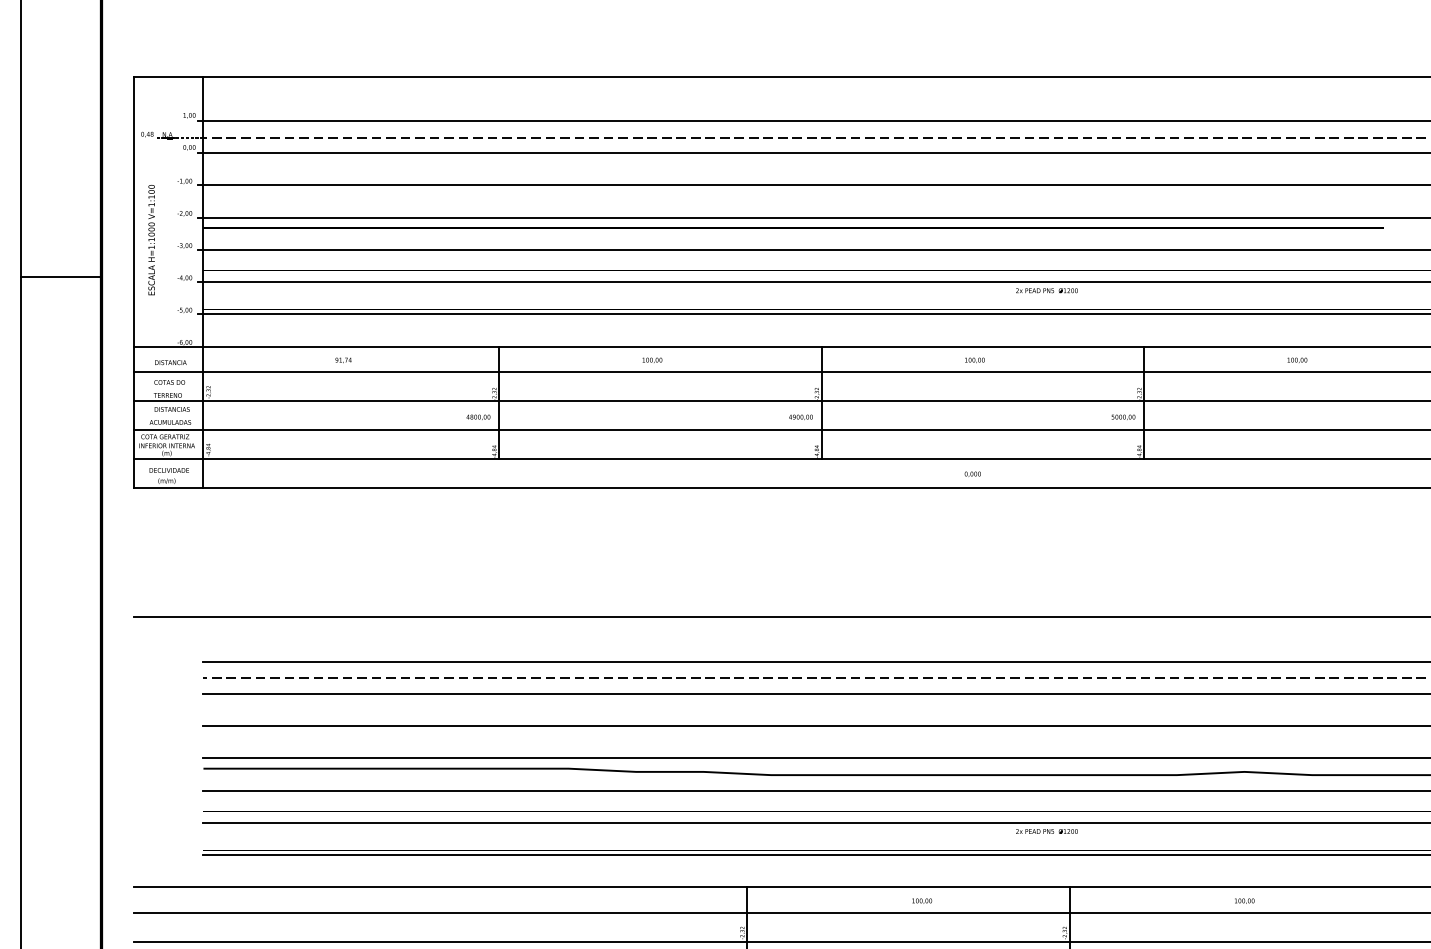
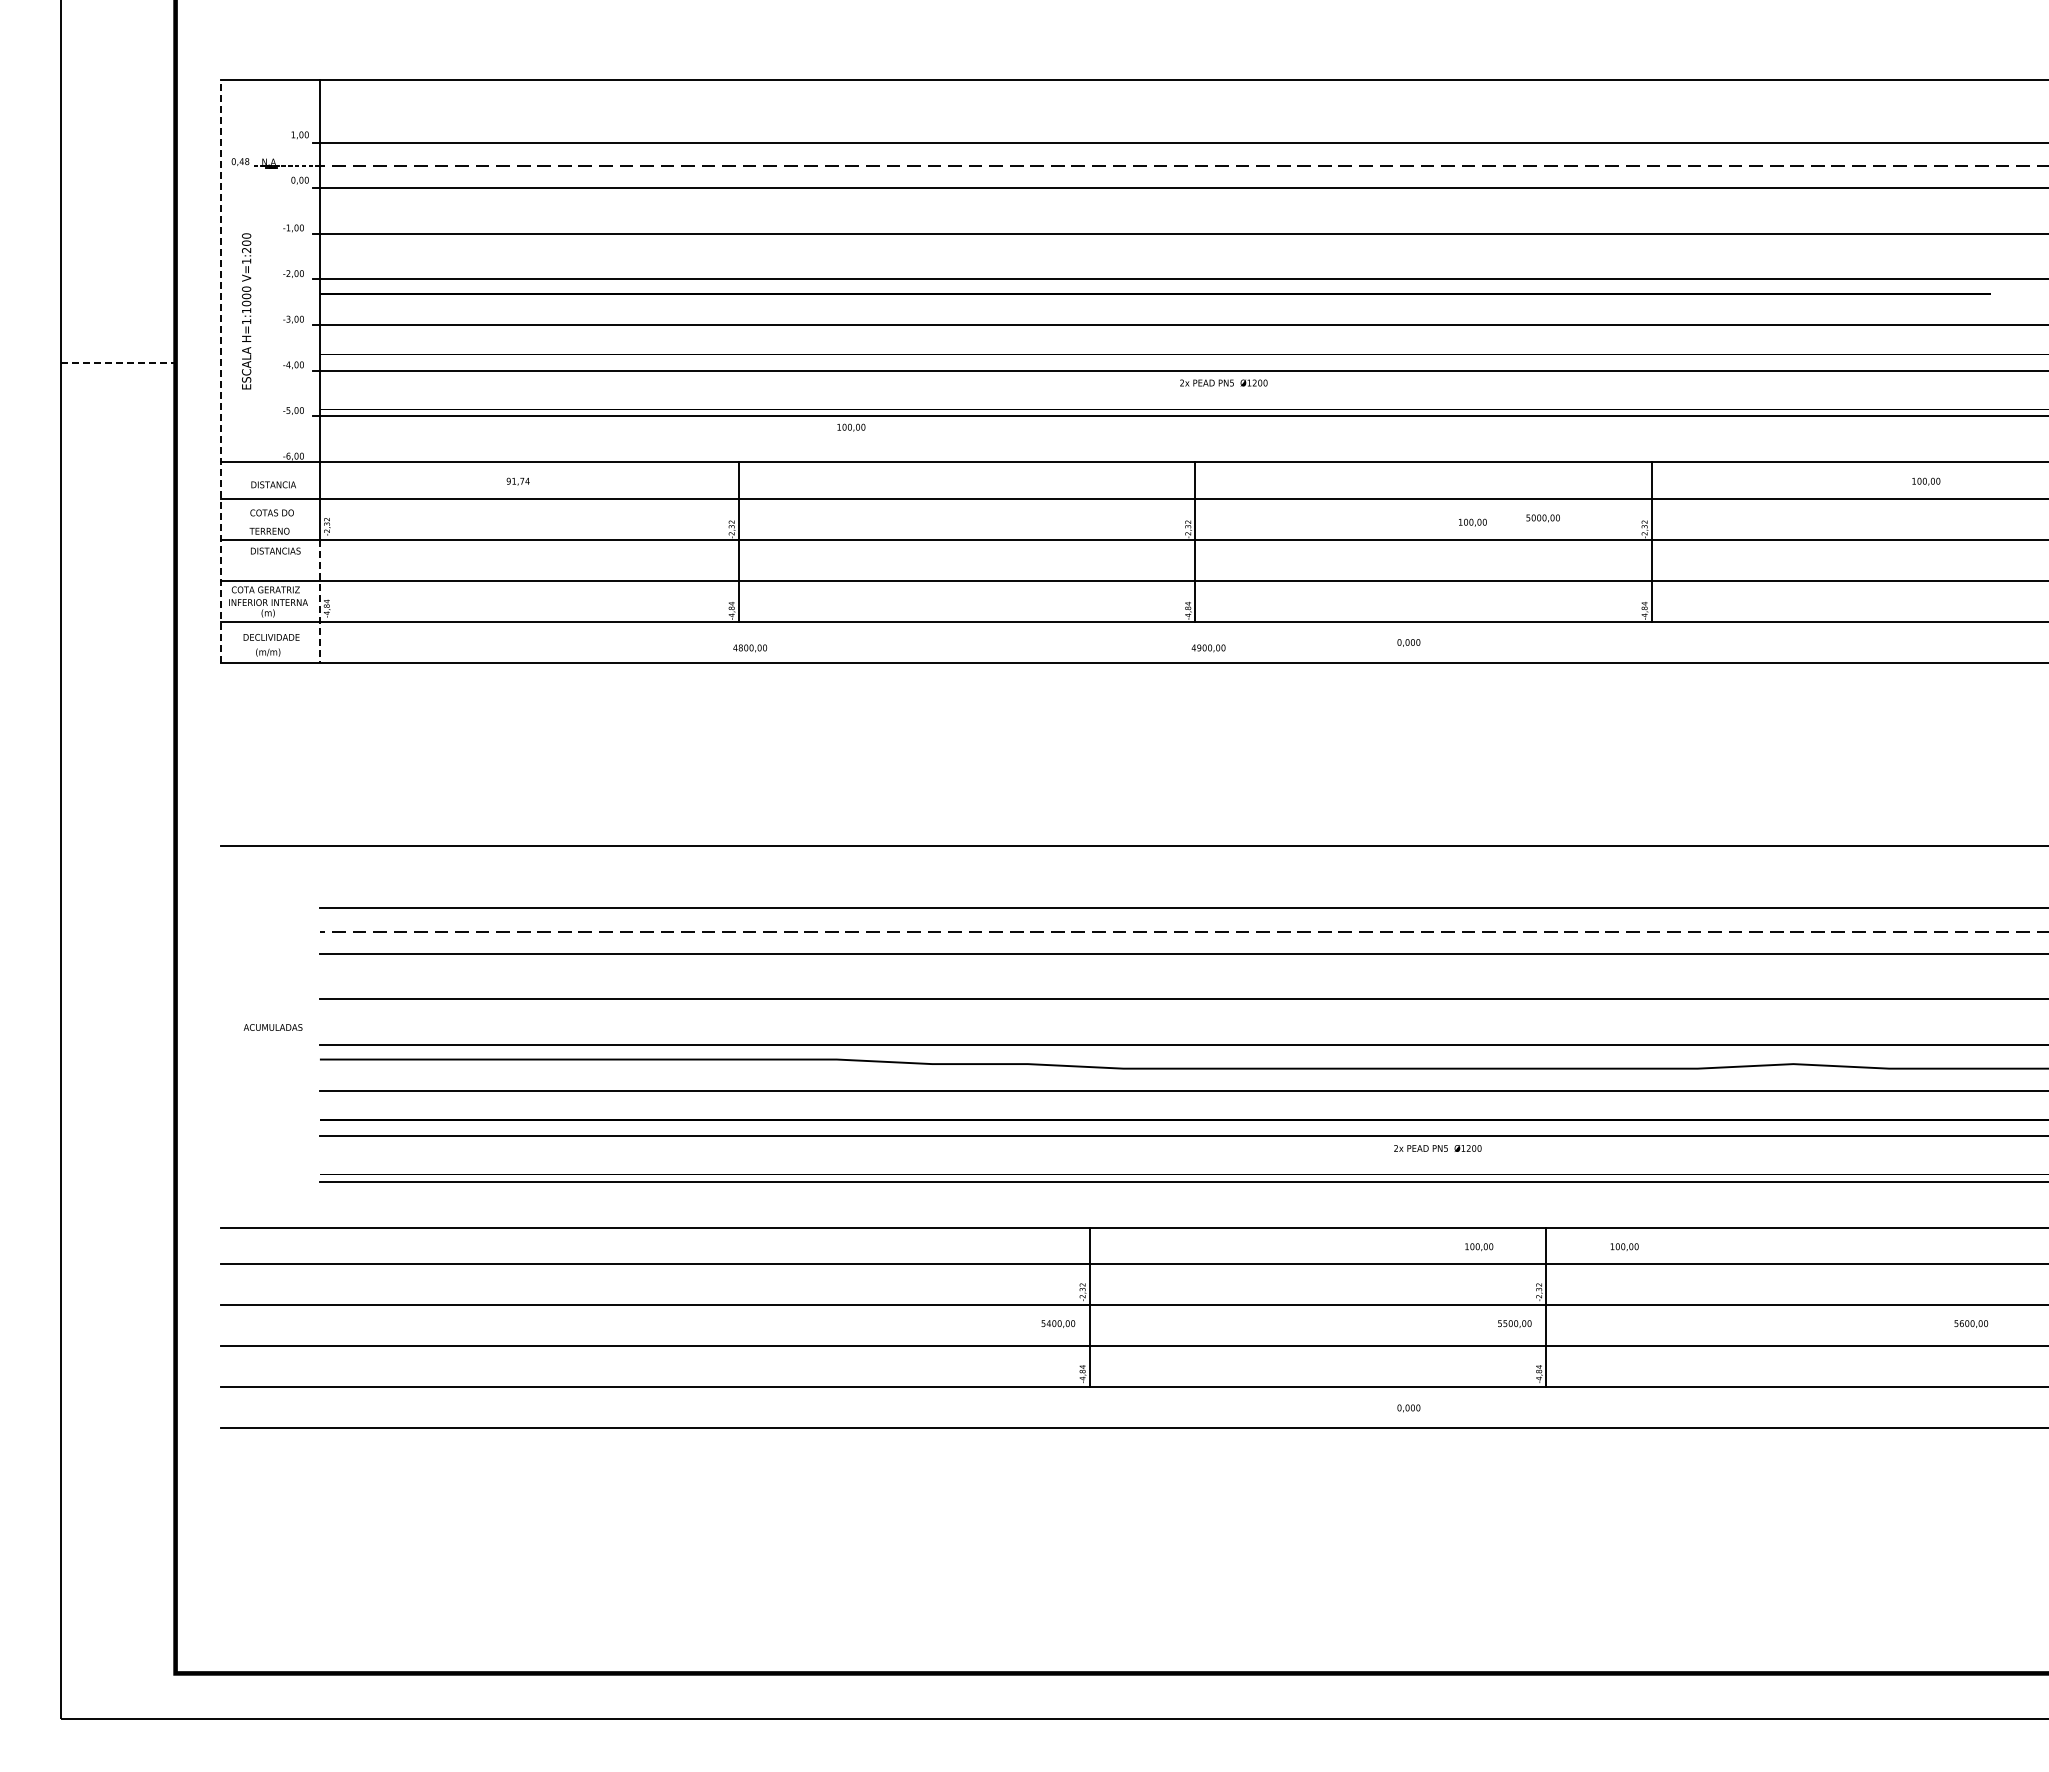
text: (151, 197) -> (246, 250), V=1:100 -> V=1:200
line: (61, 276) -> (119, 363), solid -> dashed
line: (133, 281) -> (221, 370), solid -> dashed
text: (1046, 290) -> (1223, 382), moved
text: (652, 360) -> (851, 427), moved
text: (974, 360) -> (1472, 522), moved
text: (1297, 360) -> (1926, 481), moved
text: (478, 417) -> (750, 648), moved
text: (800, 417) -> (1208, 648), moved
text: (1123, 417) -> (1542, 518), moved
text: (169, 422) -> (272, 1027), moved
line: (203, 445) -> (319, 601), solid -> dashed
text: (1046, 831) -> (1437, 1148), moved
text: (1244, 900) -> (1624, 1246), moved
text: (922, 901) -> (1479, 1247), moved

